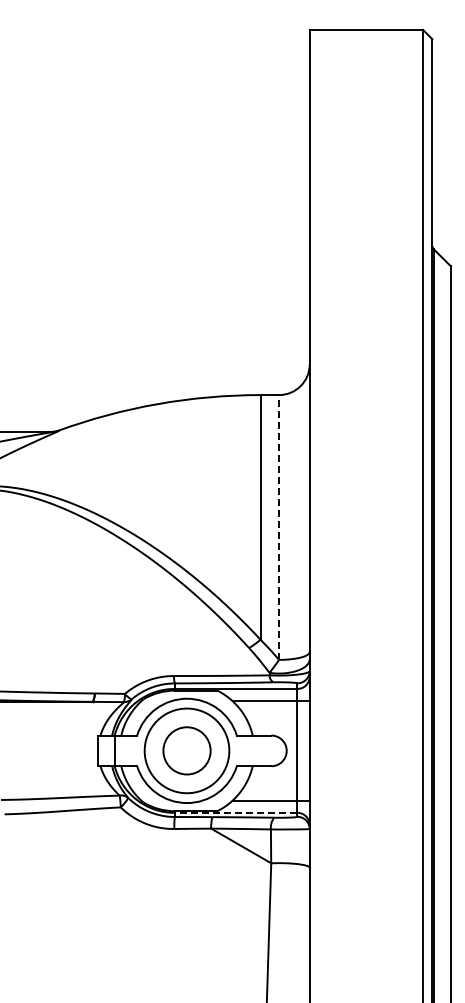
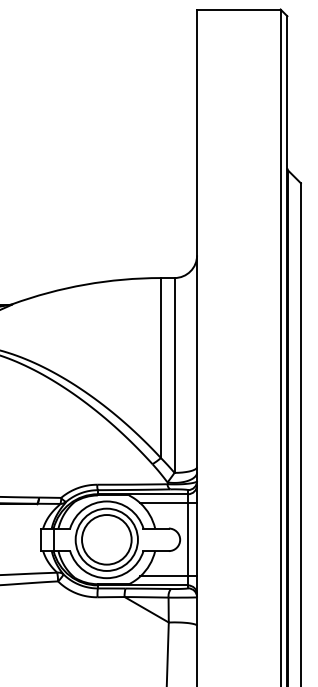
line: (279, 526) -> (174, 374), dashed -> solid
circle: (186, 750) -> (106, 539), size x1.43
line: (235, 812) -> (142, 585), dashed -> solid

